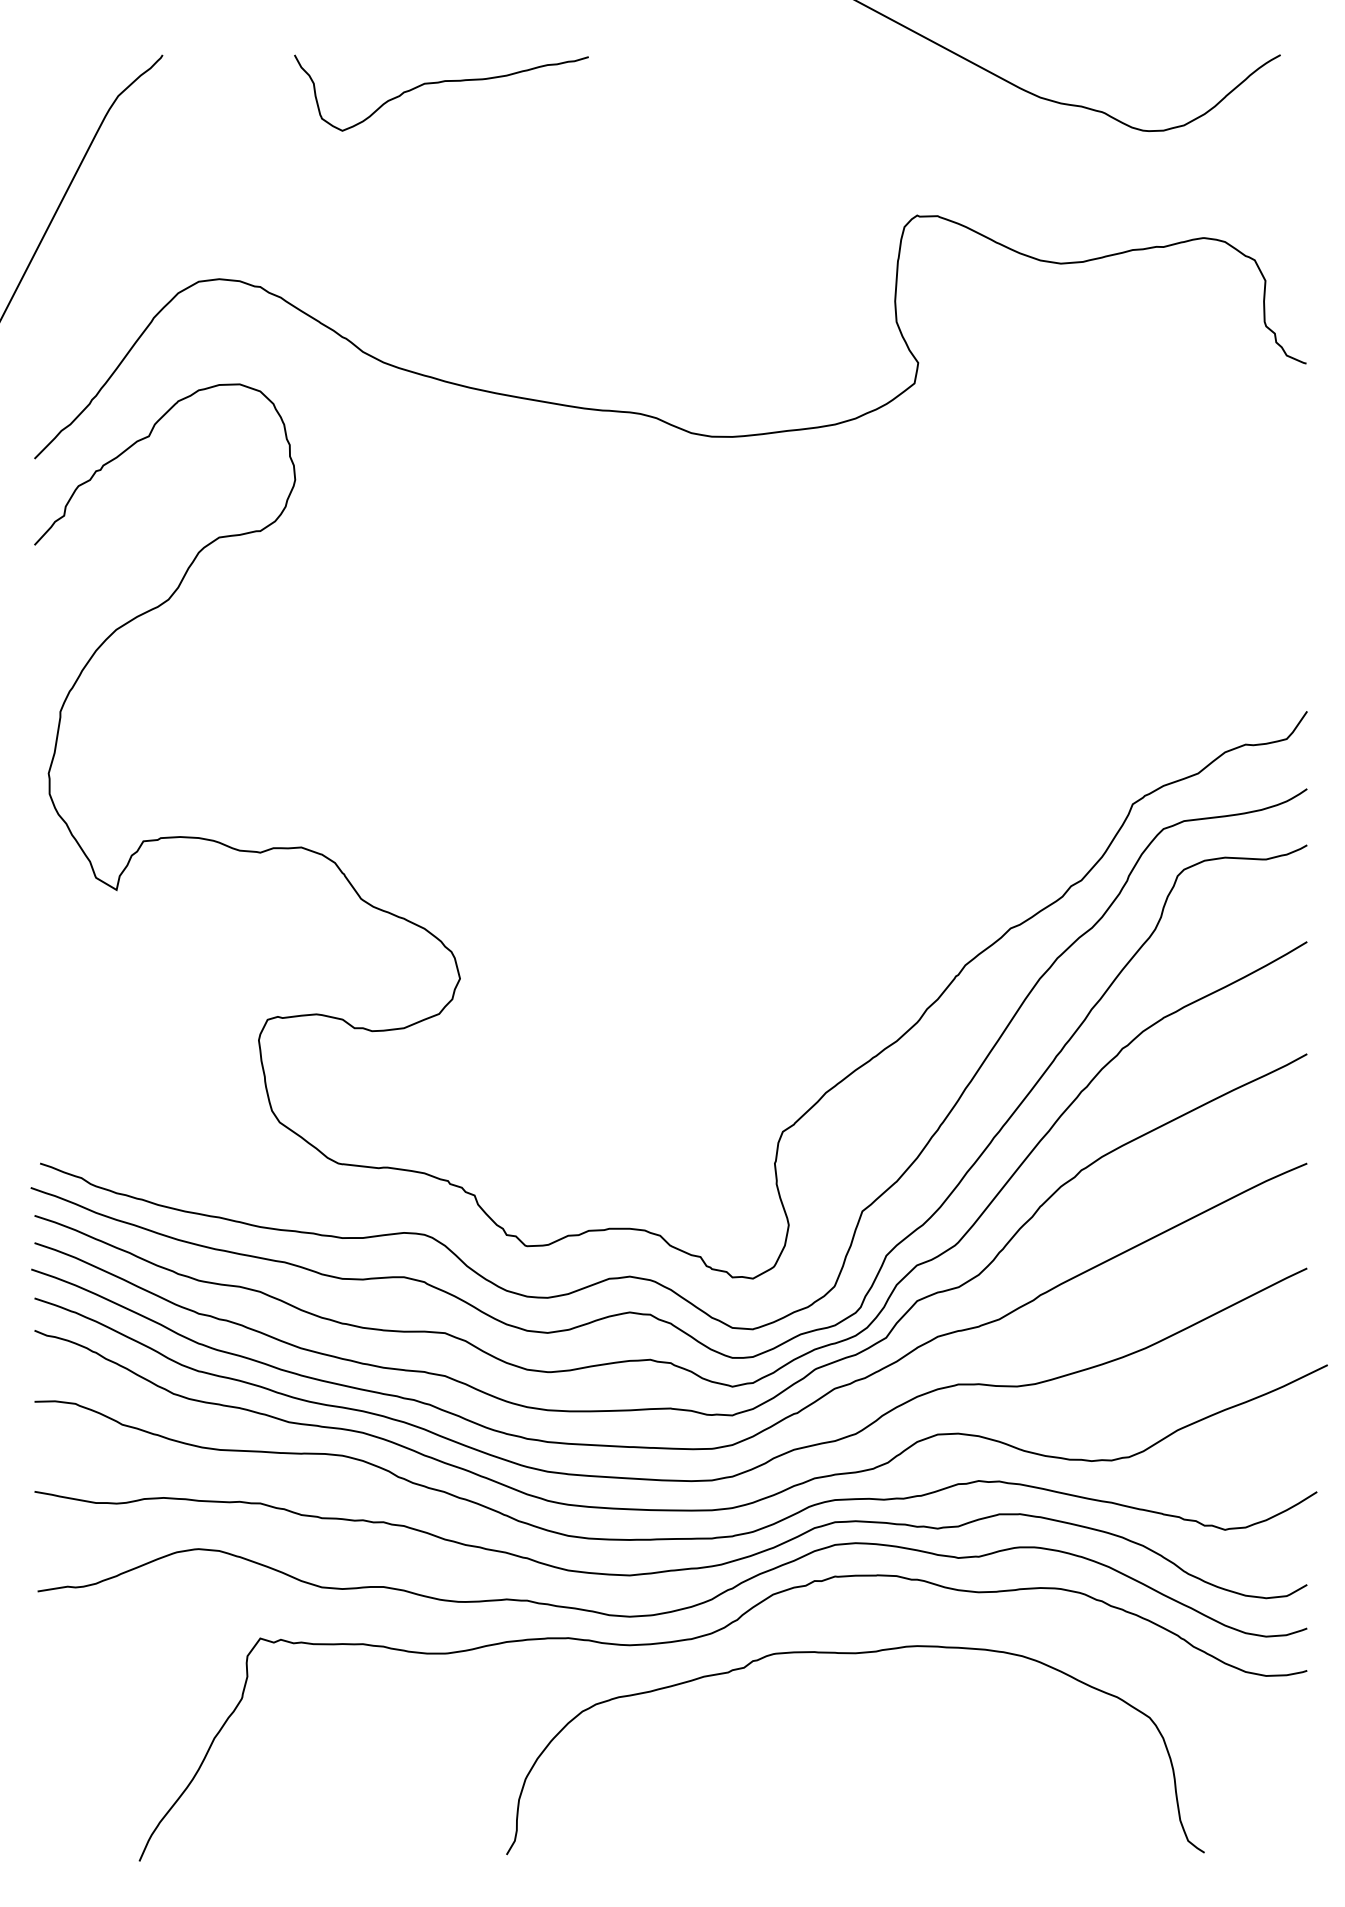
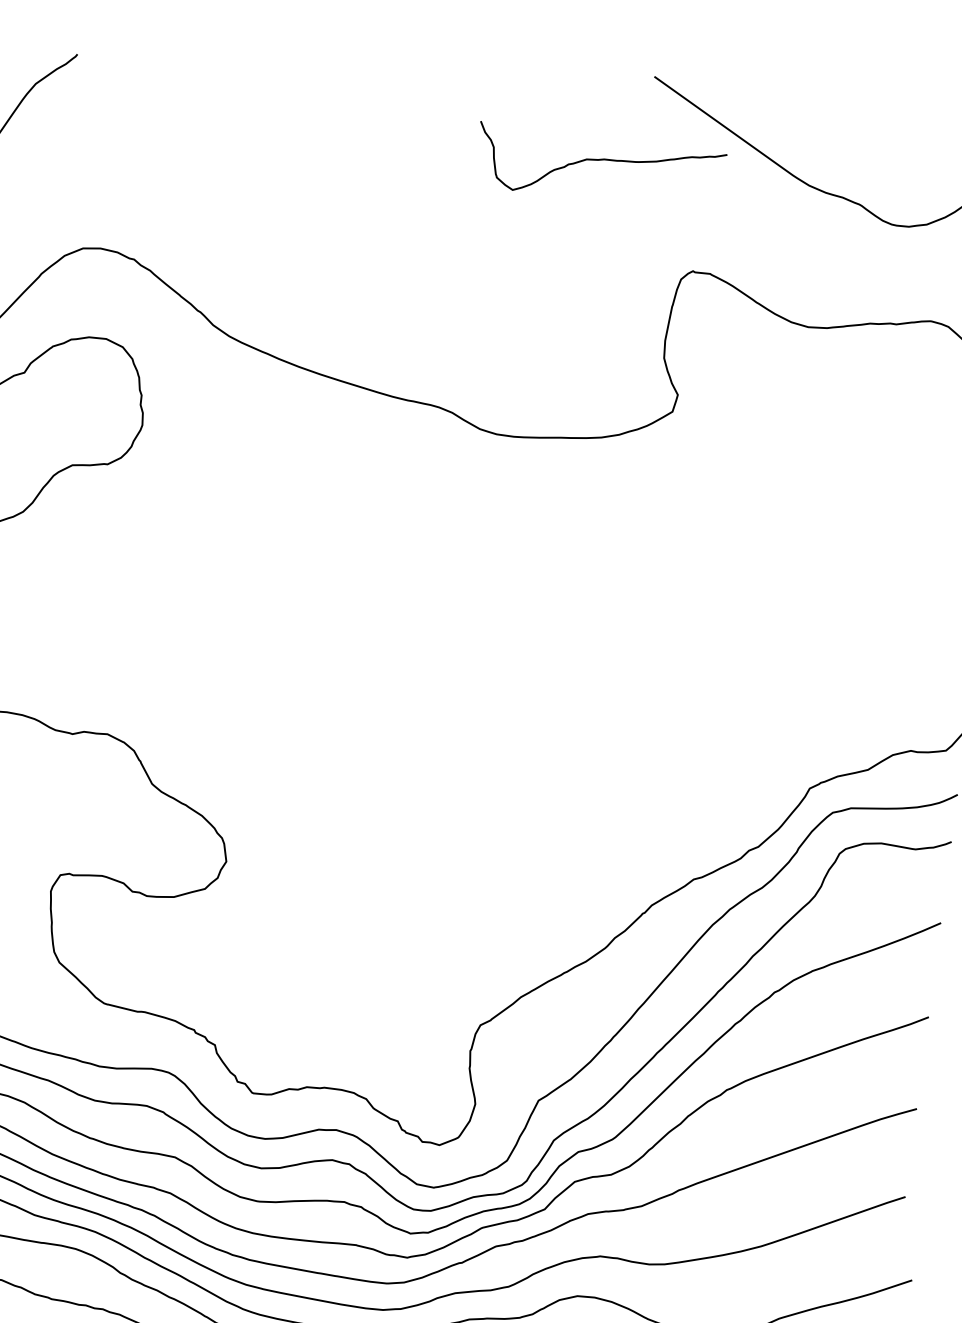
curve: (439, 83) -> (599, 160), moved

